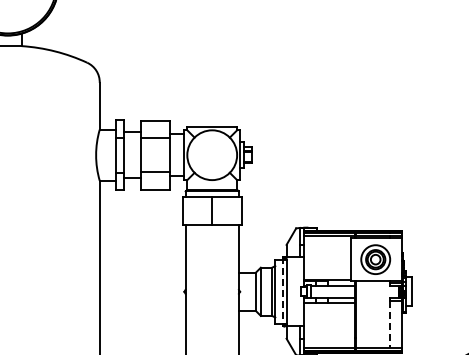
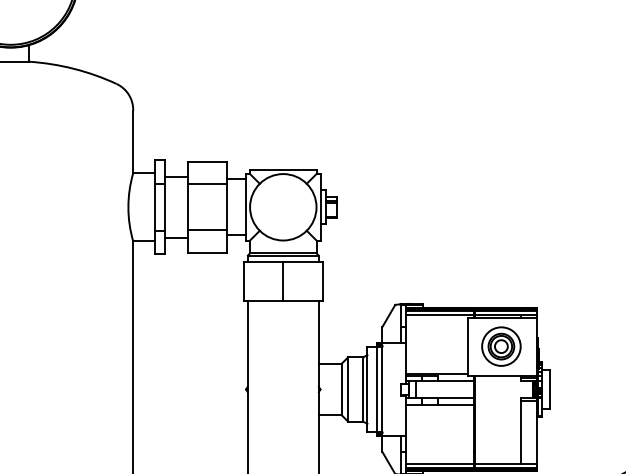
line: (282, 291) -> (377, 389), dashed -> solid
line: (390, 324) -> (521, 433), dashed -> solid

